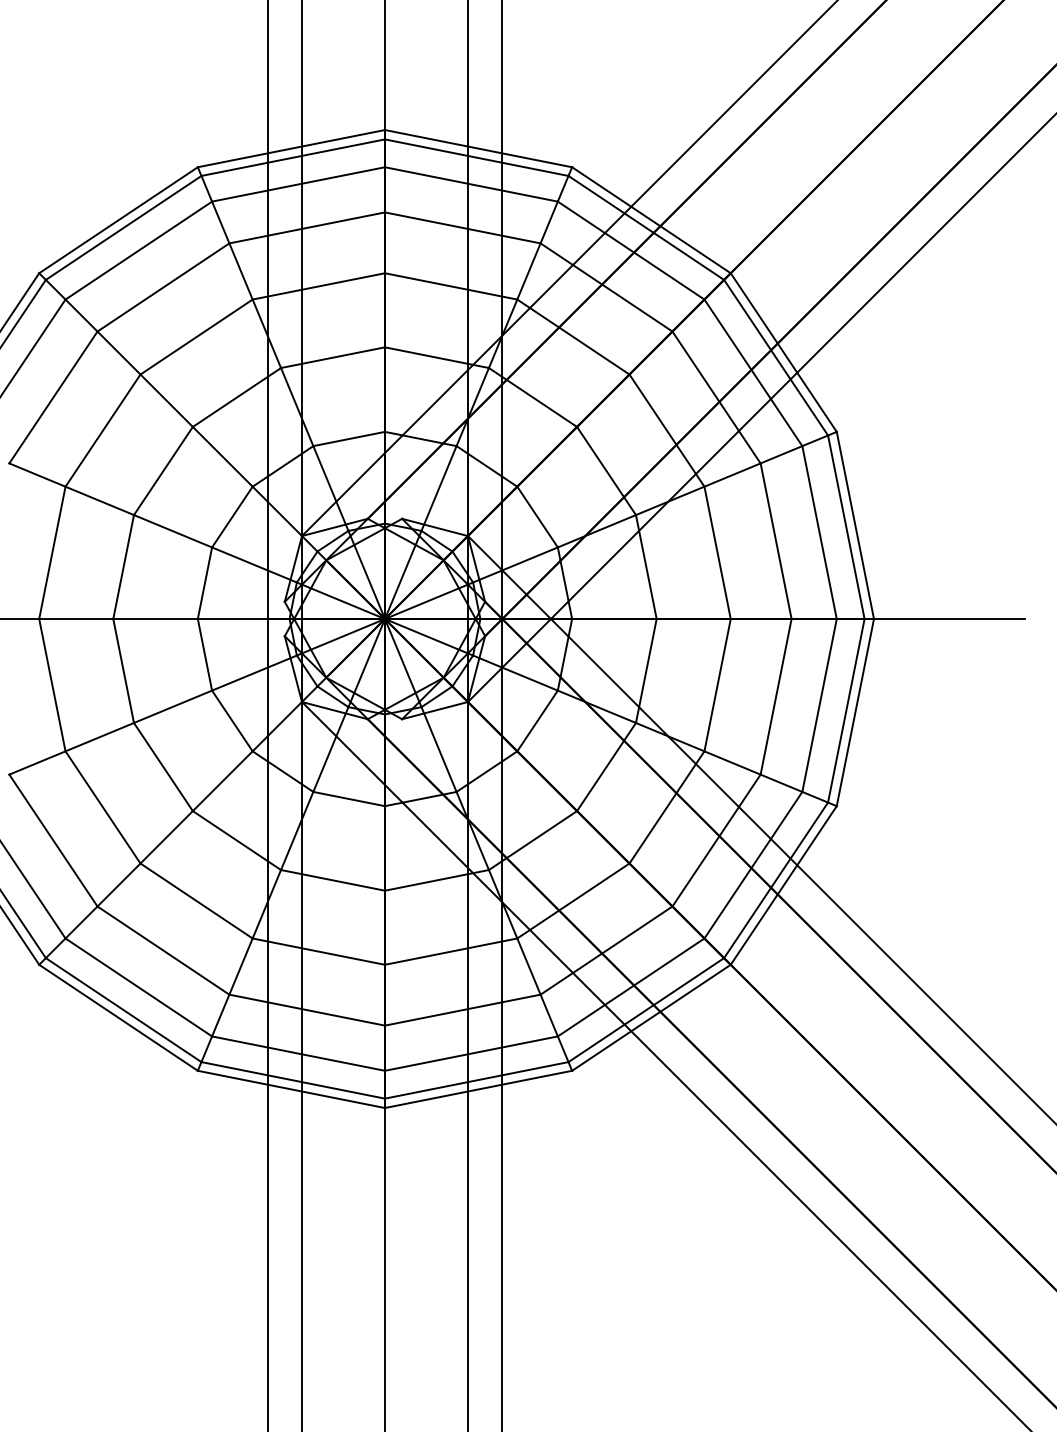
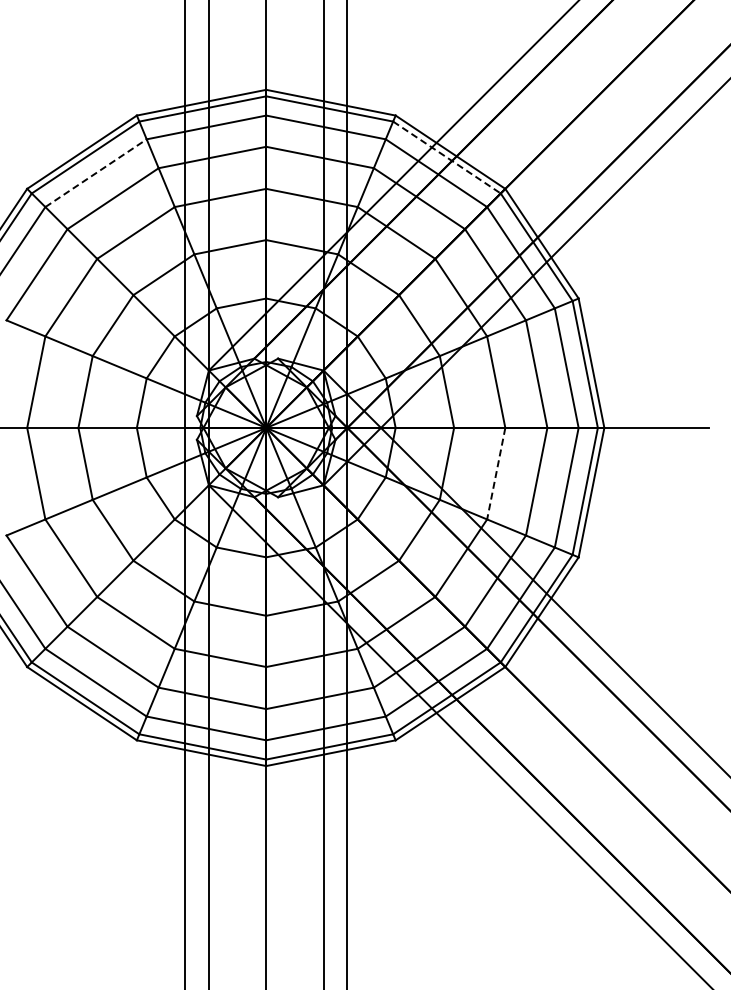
line: (645, 227) -> (446, 157), solid -> dashed
line: (139, 251) -> (96, 173), solid -> dashed
line: (717, 684) -> (496, 473), solid -> dashed

